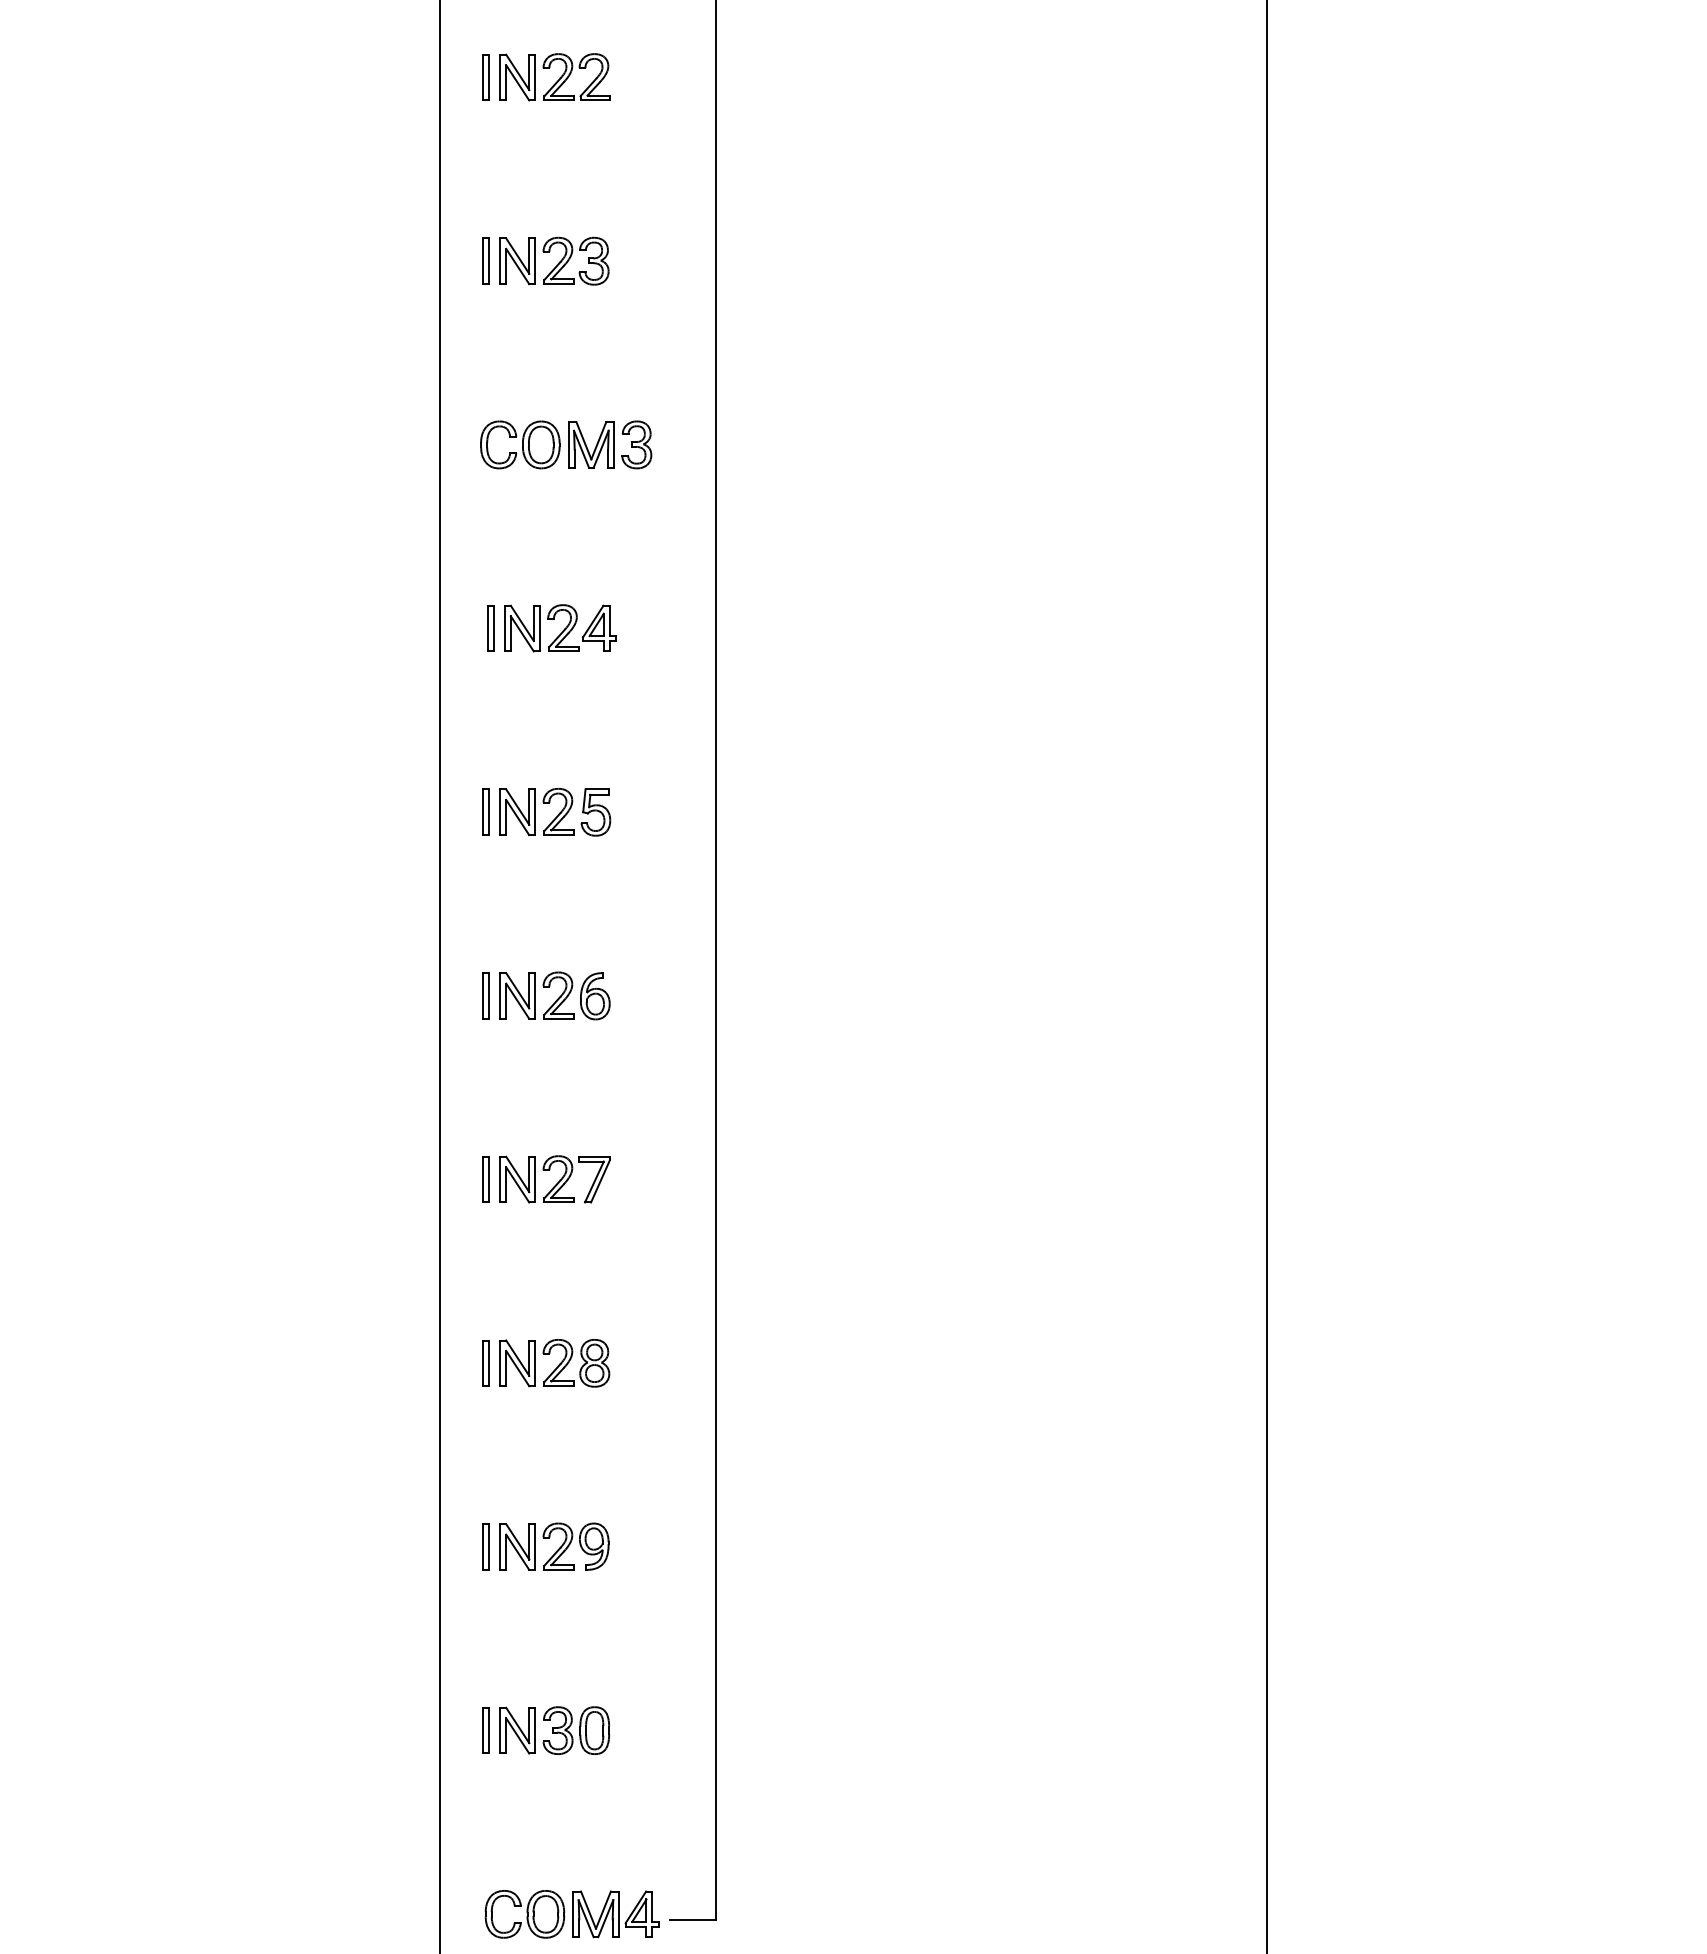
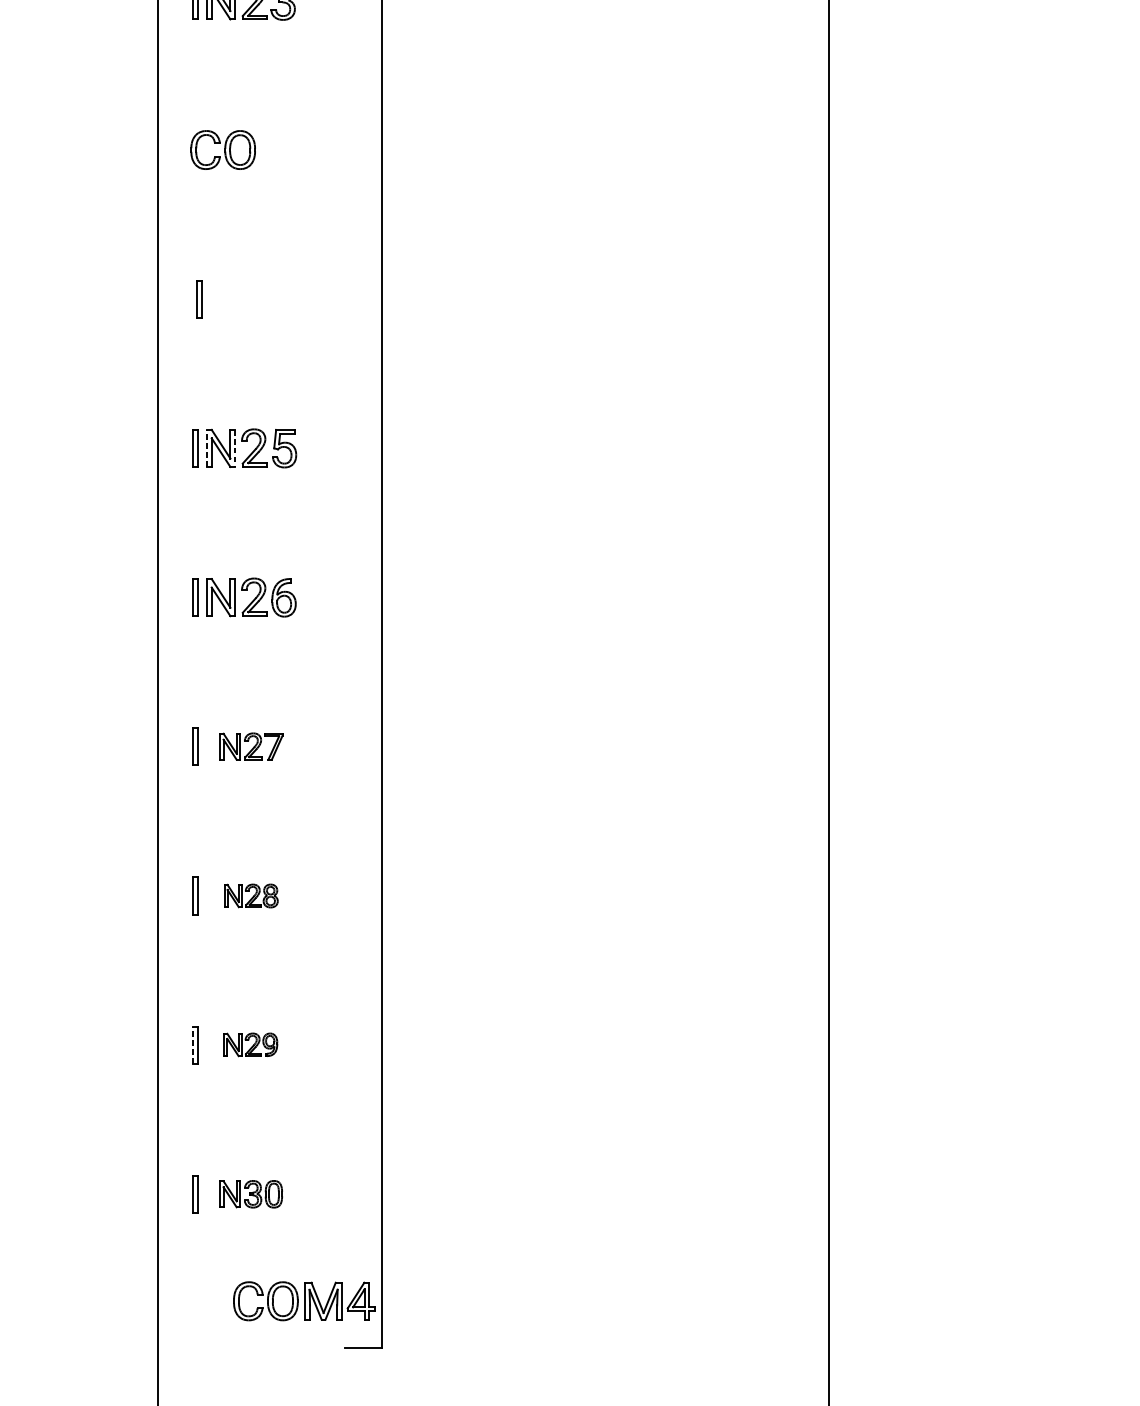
part: (610, 444) -> (296, 149), removed
part: (560, 628) -> (255, 299), removed
line: (500, 812) -> (207, 448), solid -> dashed
line: (535, 812) -> (235, 448), solid -> dashed
part: (554, 1179) -> (250, 746), size x0.7
part: (554, 1363) -> (250, 896), size x0.6
part: (554, 1546) -> (250, 1044), size x0.6
line: (483, 1547) -> (193, 1045), solid -> dashed
part: (554, 1730) -> (250, 1194), size x0.7
part: (571, 1914) -> (303, 1301), moved

